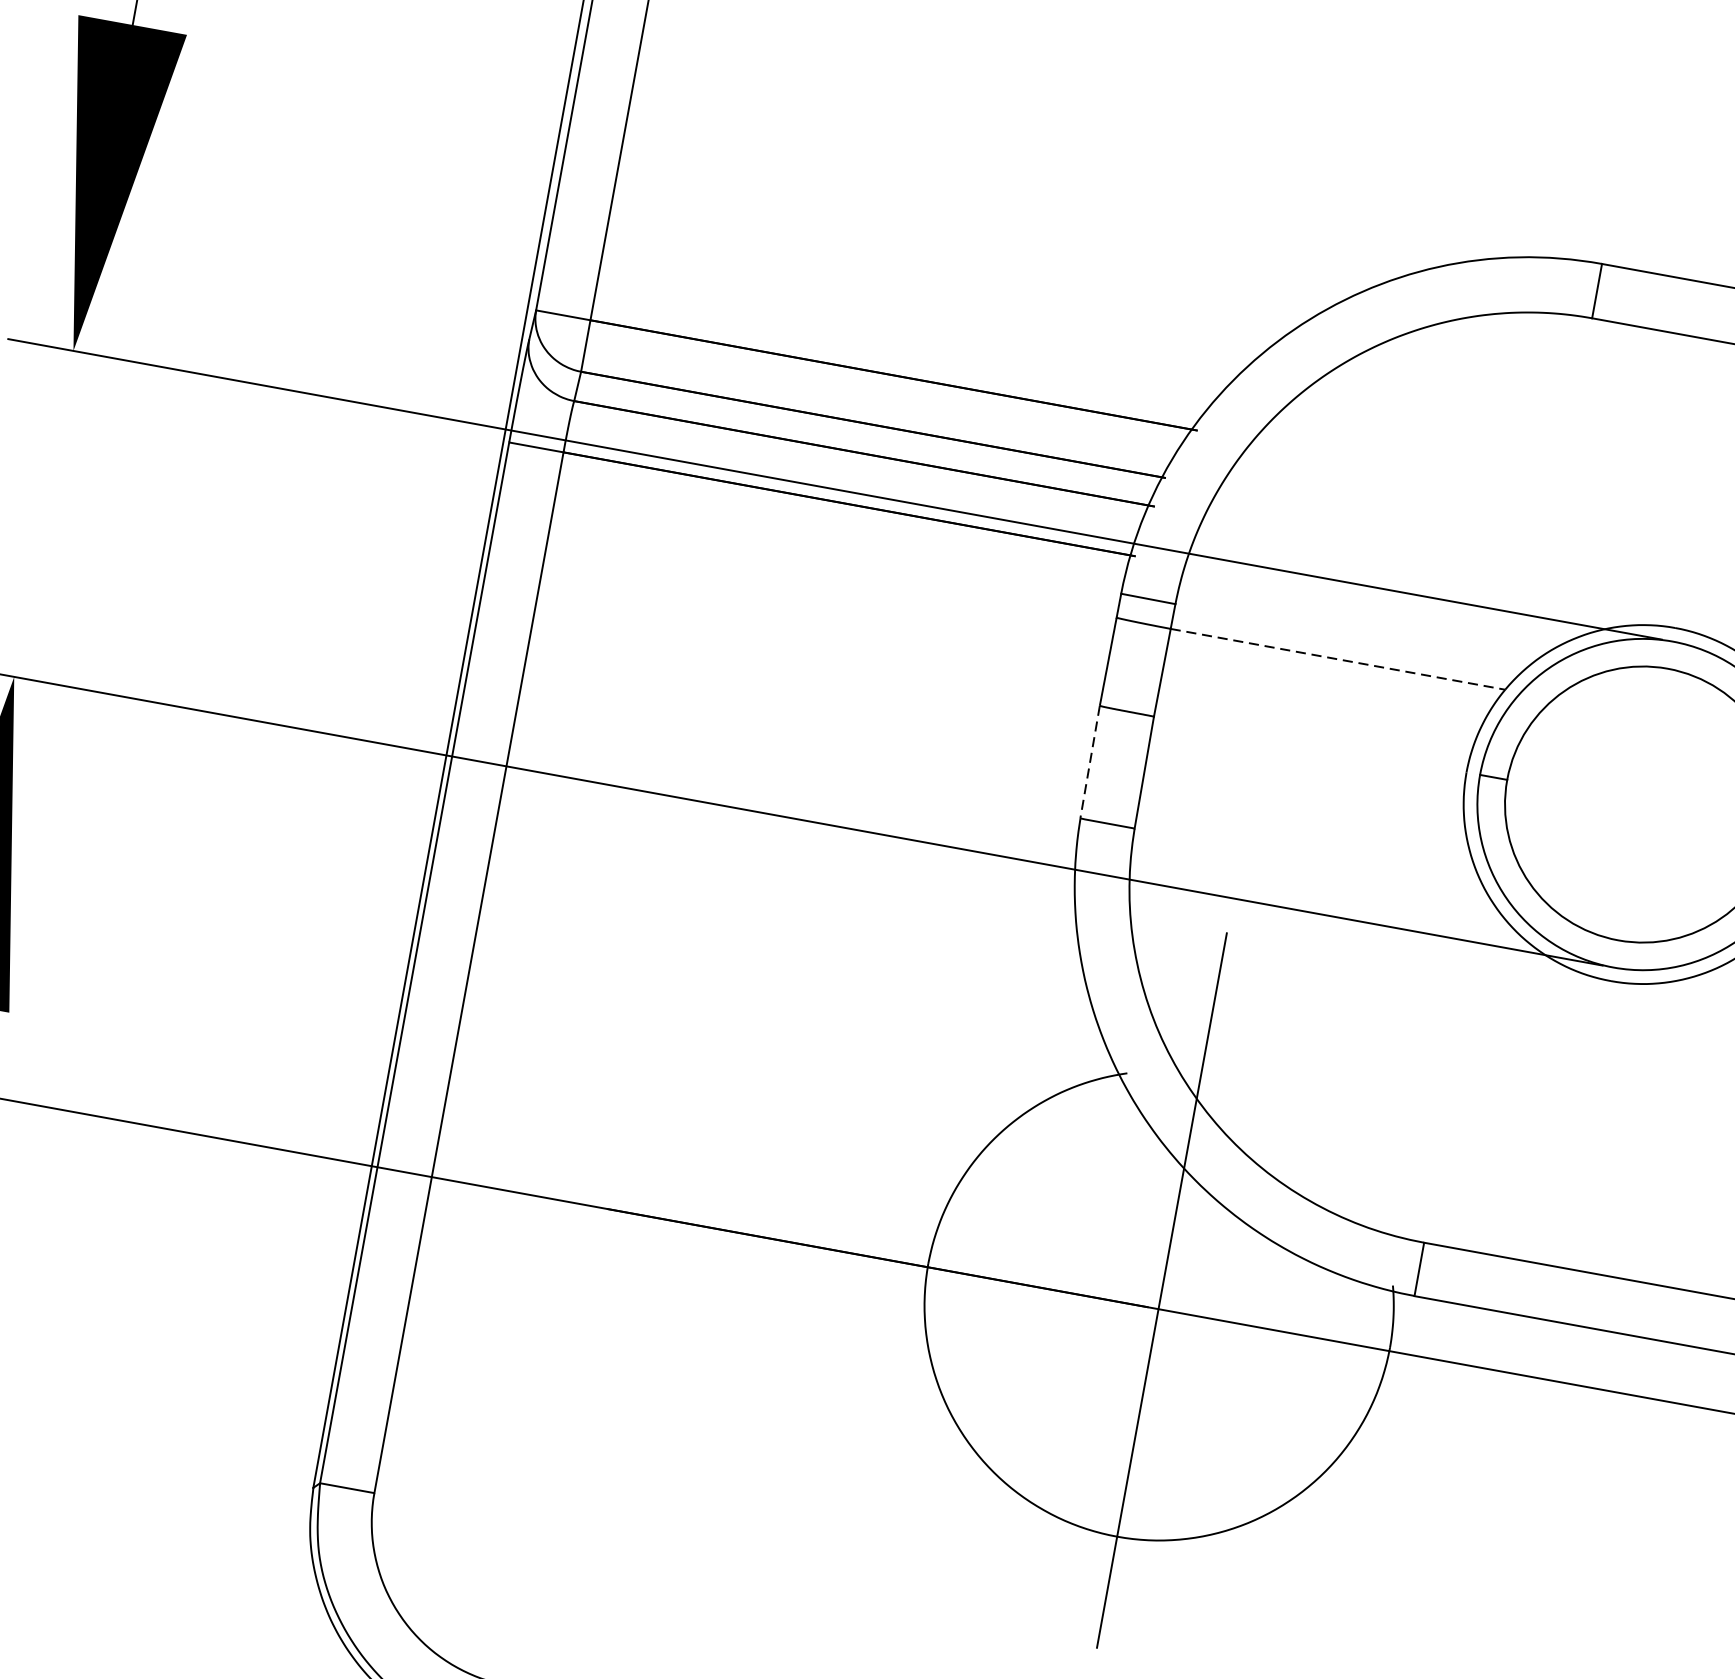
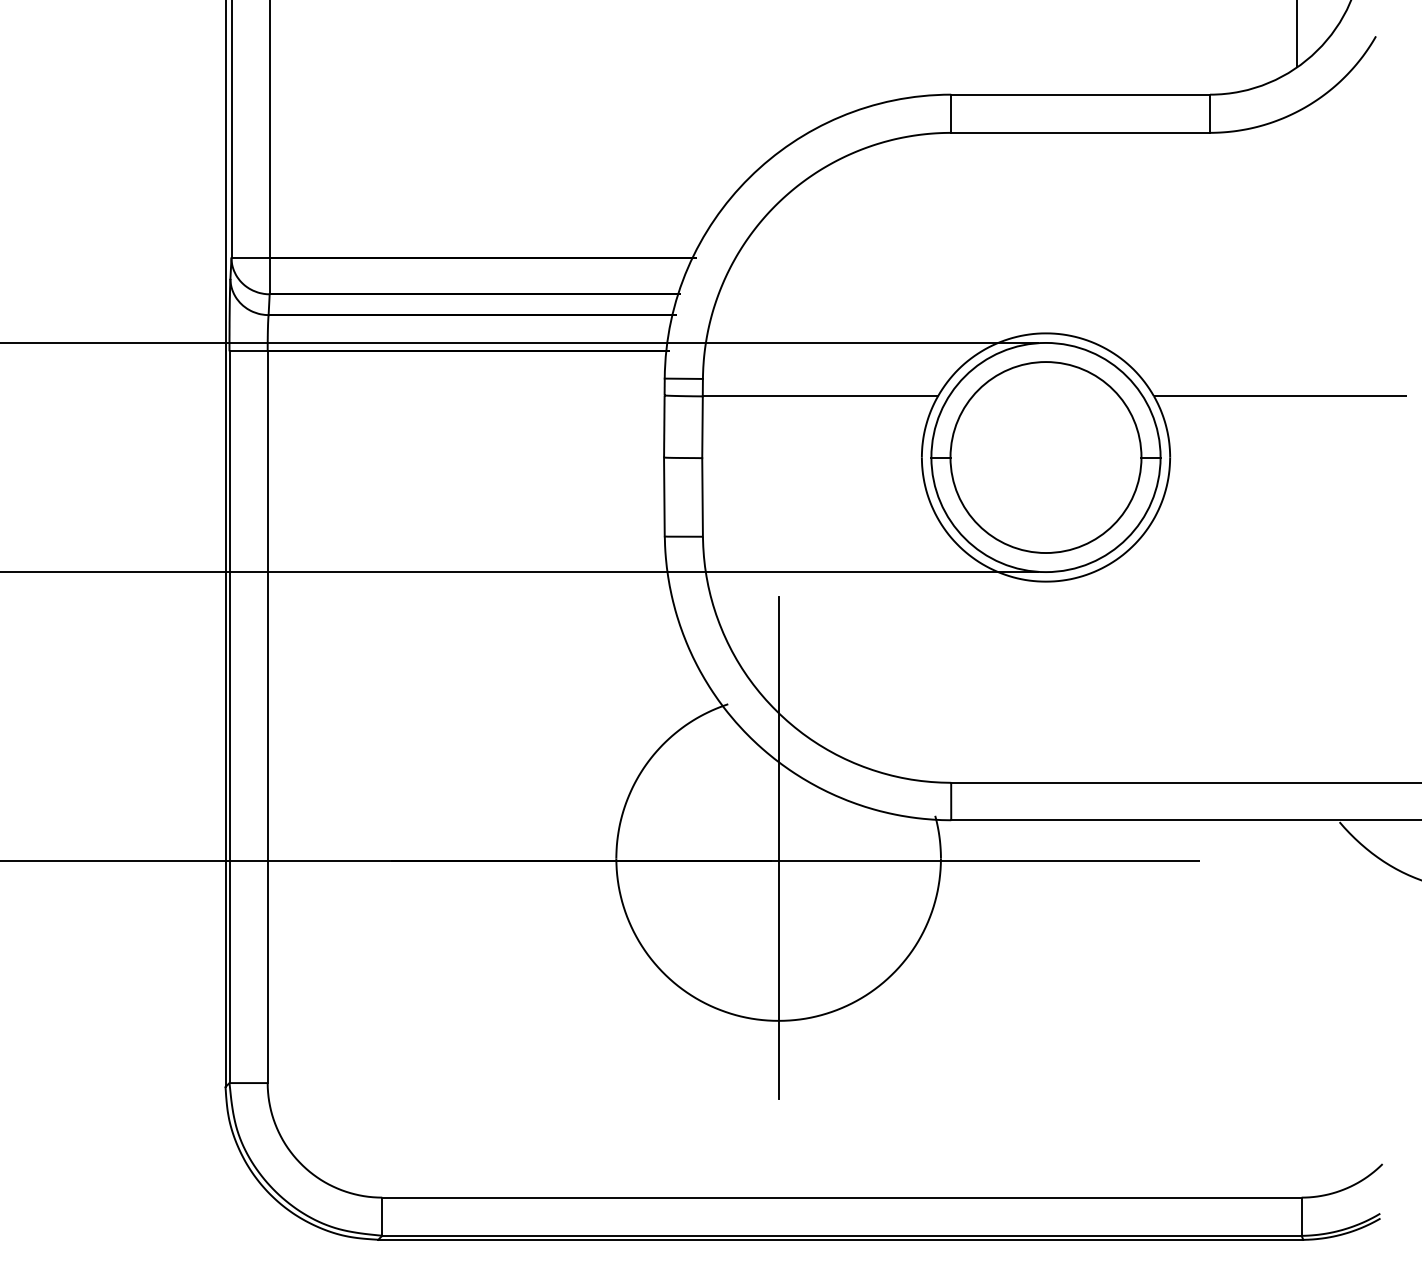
line: (1338, 659) -> (820, 396), dashed -> solid
line: (1090, 762) -> (664, 497), dashed -> solid

